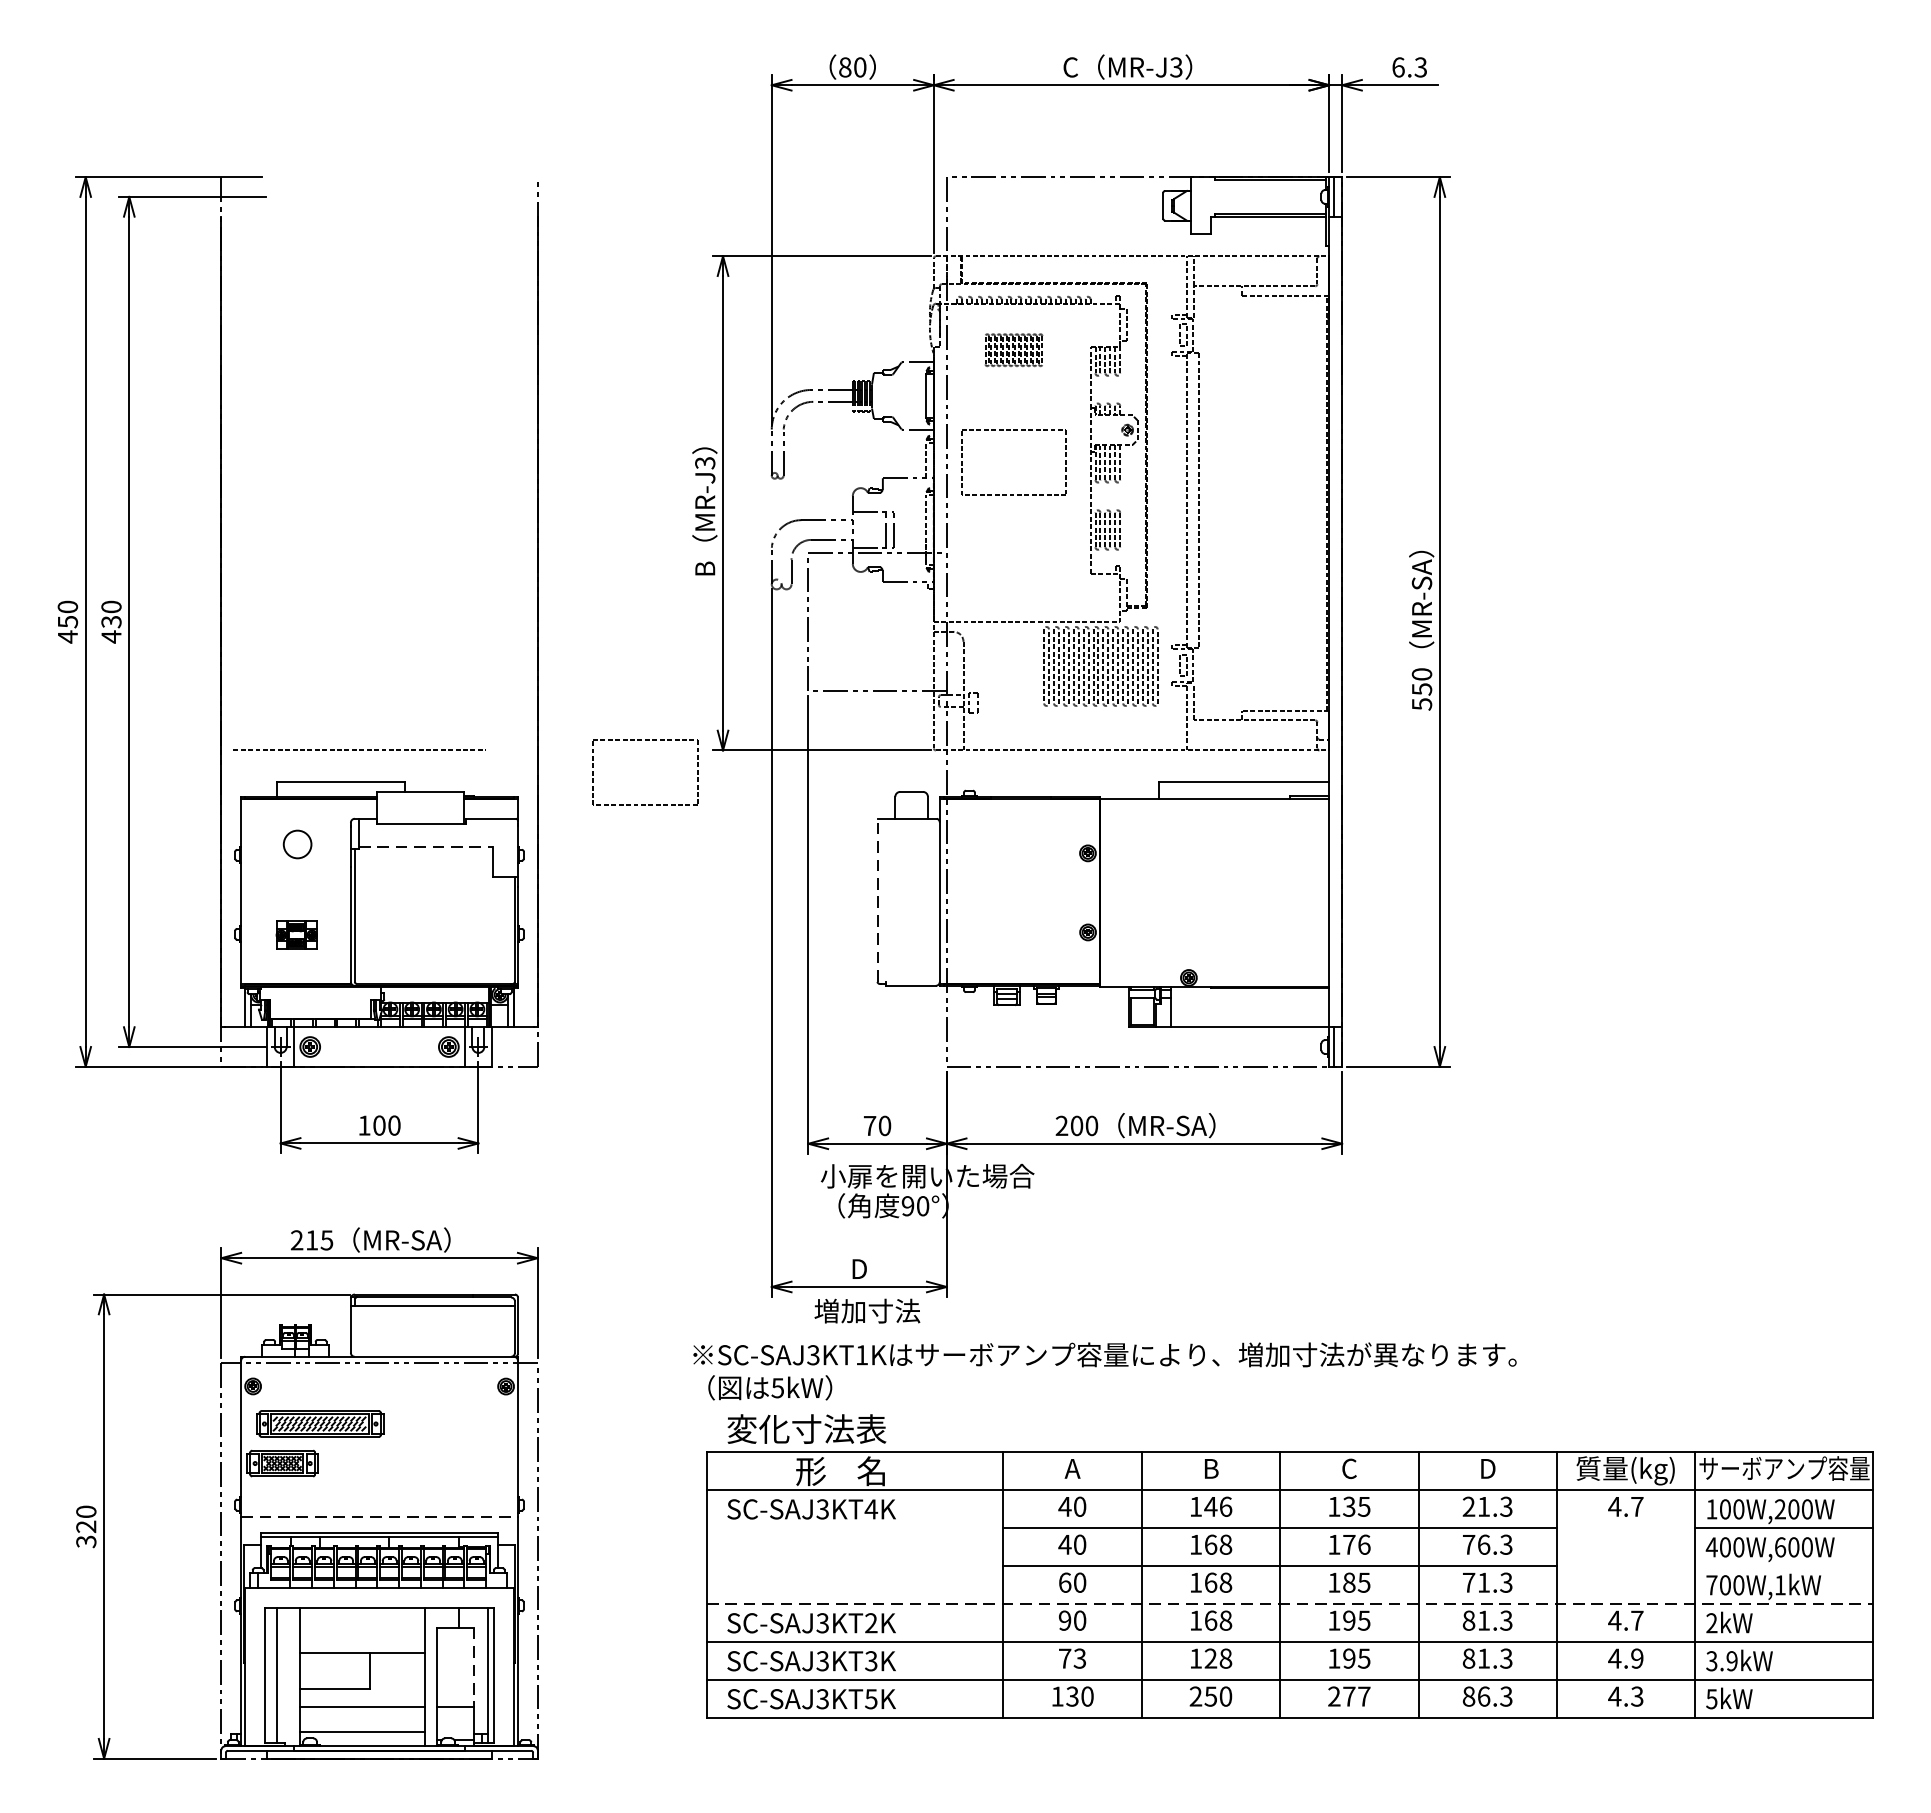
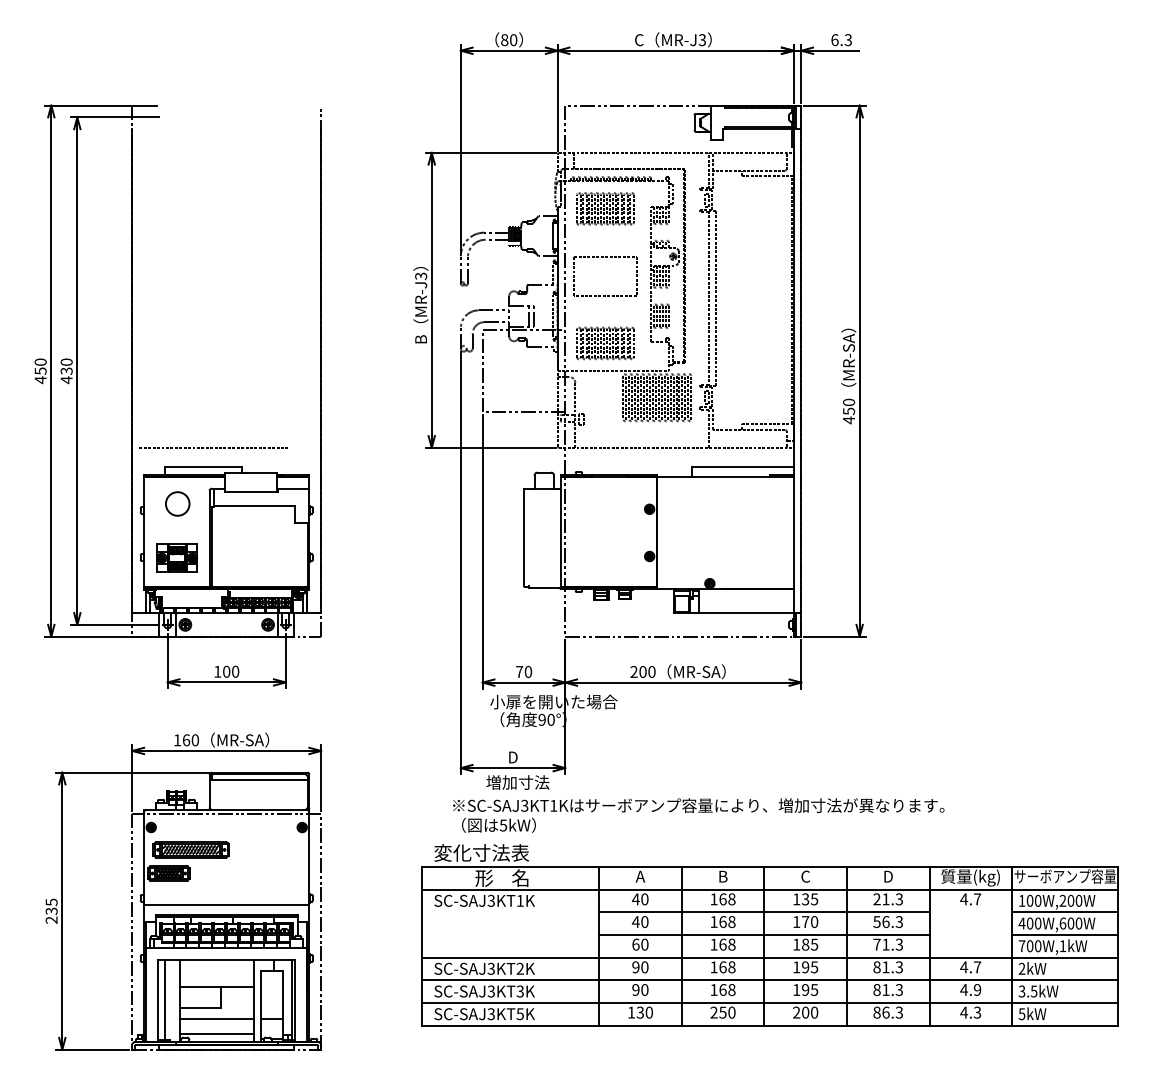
part: (1014, 349) -> (605, 208), size x1.67
part: (1014, 575) -> (605, 343), added
text: (1422, 704) -> (849, 420), 550 -> 450
part: (645, 741) -> (385, 442), removed
circle: (297, 843) -> (177, 503), size x1.43
line: (426, 847) -> (254, 505), dashed -> solid
line: (876, 900) -> (523, 537), dashed -> solid
part: (297, 934) -> (177, 557), size x1.67
text: (310, 1240) -> (185, 740), 215 -> 160
text: (1104, 1371) -> (698, 815), moved
text: (1218, 1507) -> (727, 899), 146 -> 168
text: (871, 1508) -> (520, 900), SC-SAJ3KT4K -> SC-SAJ3KT1K
line: (379, 1517) -> (226, 905), dashed -> solid
text: (86, 1525) -> (51, 910), 320 -> 235
text: (1364, 1543) -> (814, 921), 176 -> 170
text: (1468, 1545) -> (876, 922), 76.3 -> 56.3
line: (1784, 1565) -> (1065, 934), added
line: (1290, 1604) -> (770, 957), dashed -> solid
text: (1072, 1659) -> (640, 990), 73 -> 90
text: (1210, 1659) -> (722, 990), 128 -> 168
text: (1731, 1661) -> (1033, 991), 3.9kW -> 3.5kW
line: (474, 1667) -> (283, 995), dashed -> solid
text: (1357, 1696) -> (810, 1012), 277 -> 200

